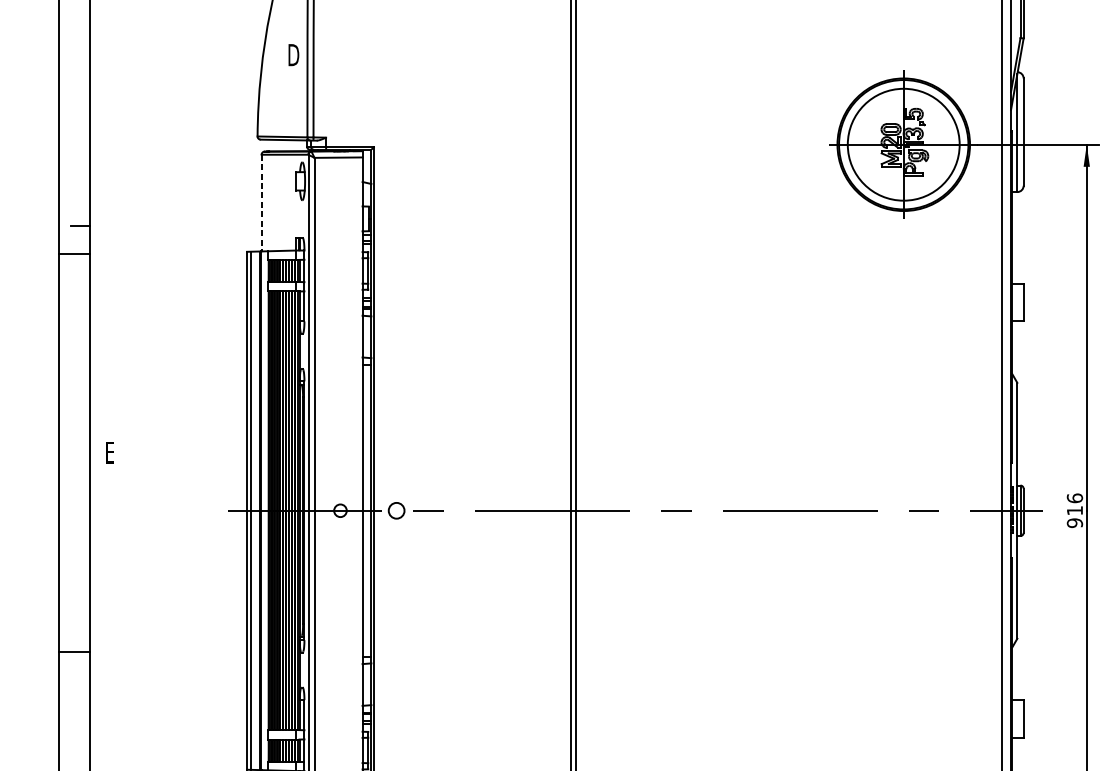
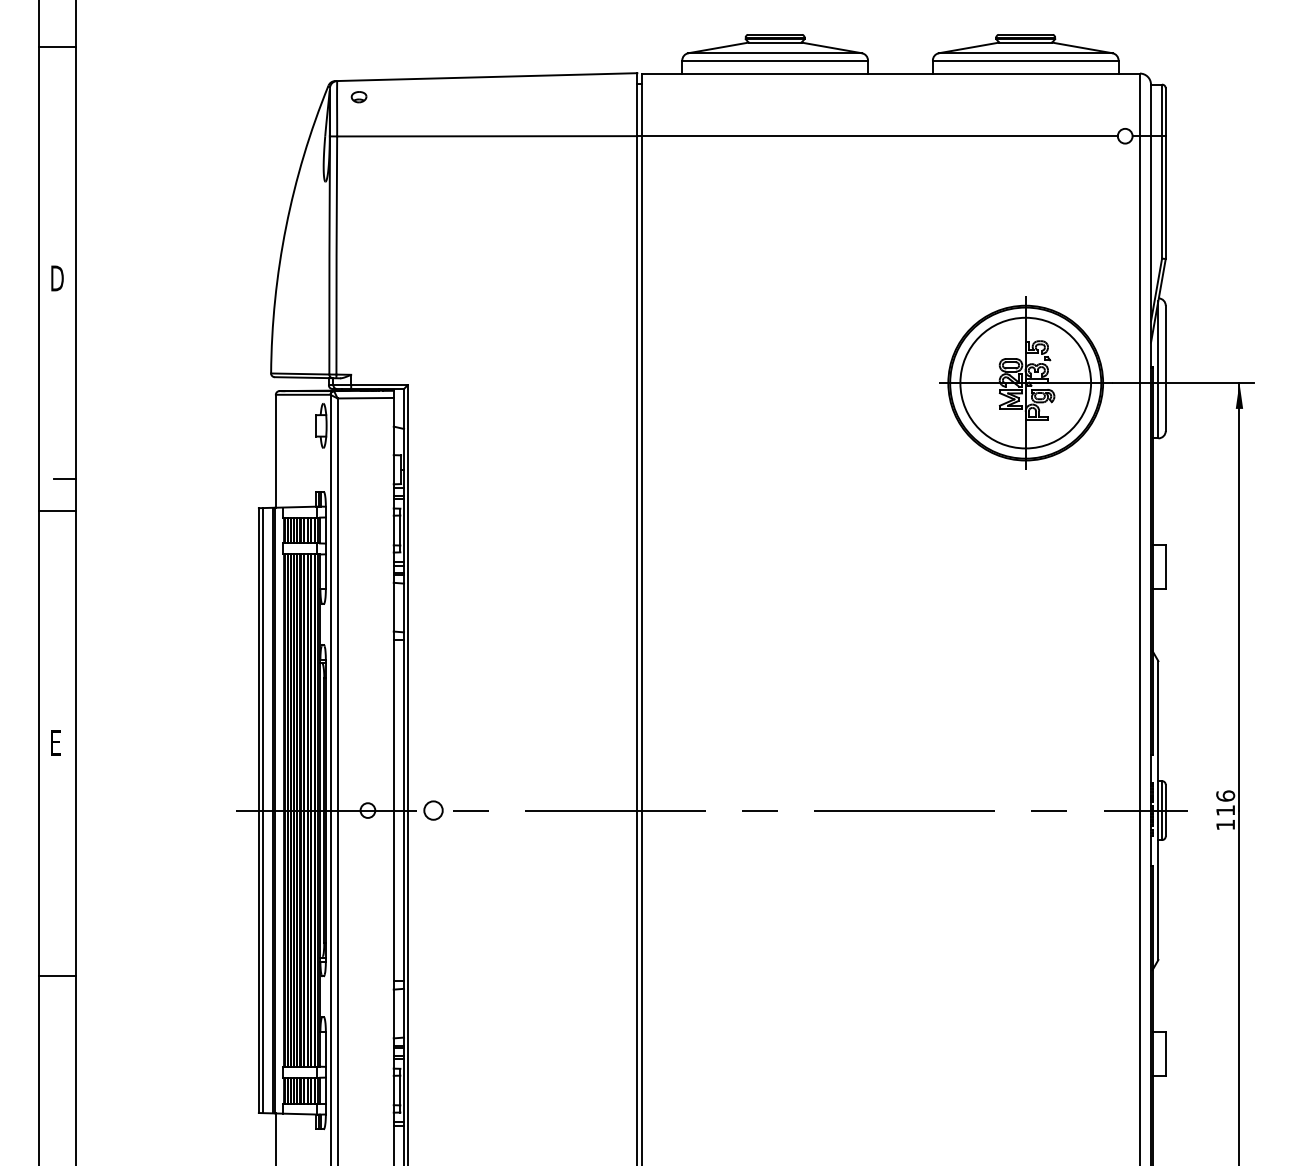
text: (293, 55) -> (57, 278), moved
line: (261, 203) -> (275, 451), dashed -> solid
text: (109, 452) -> (55, 742), moved
text: (1074, 522) -> (1225, 824), 916 -> 116

